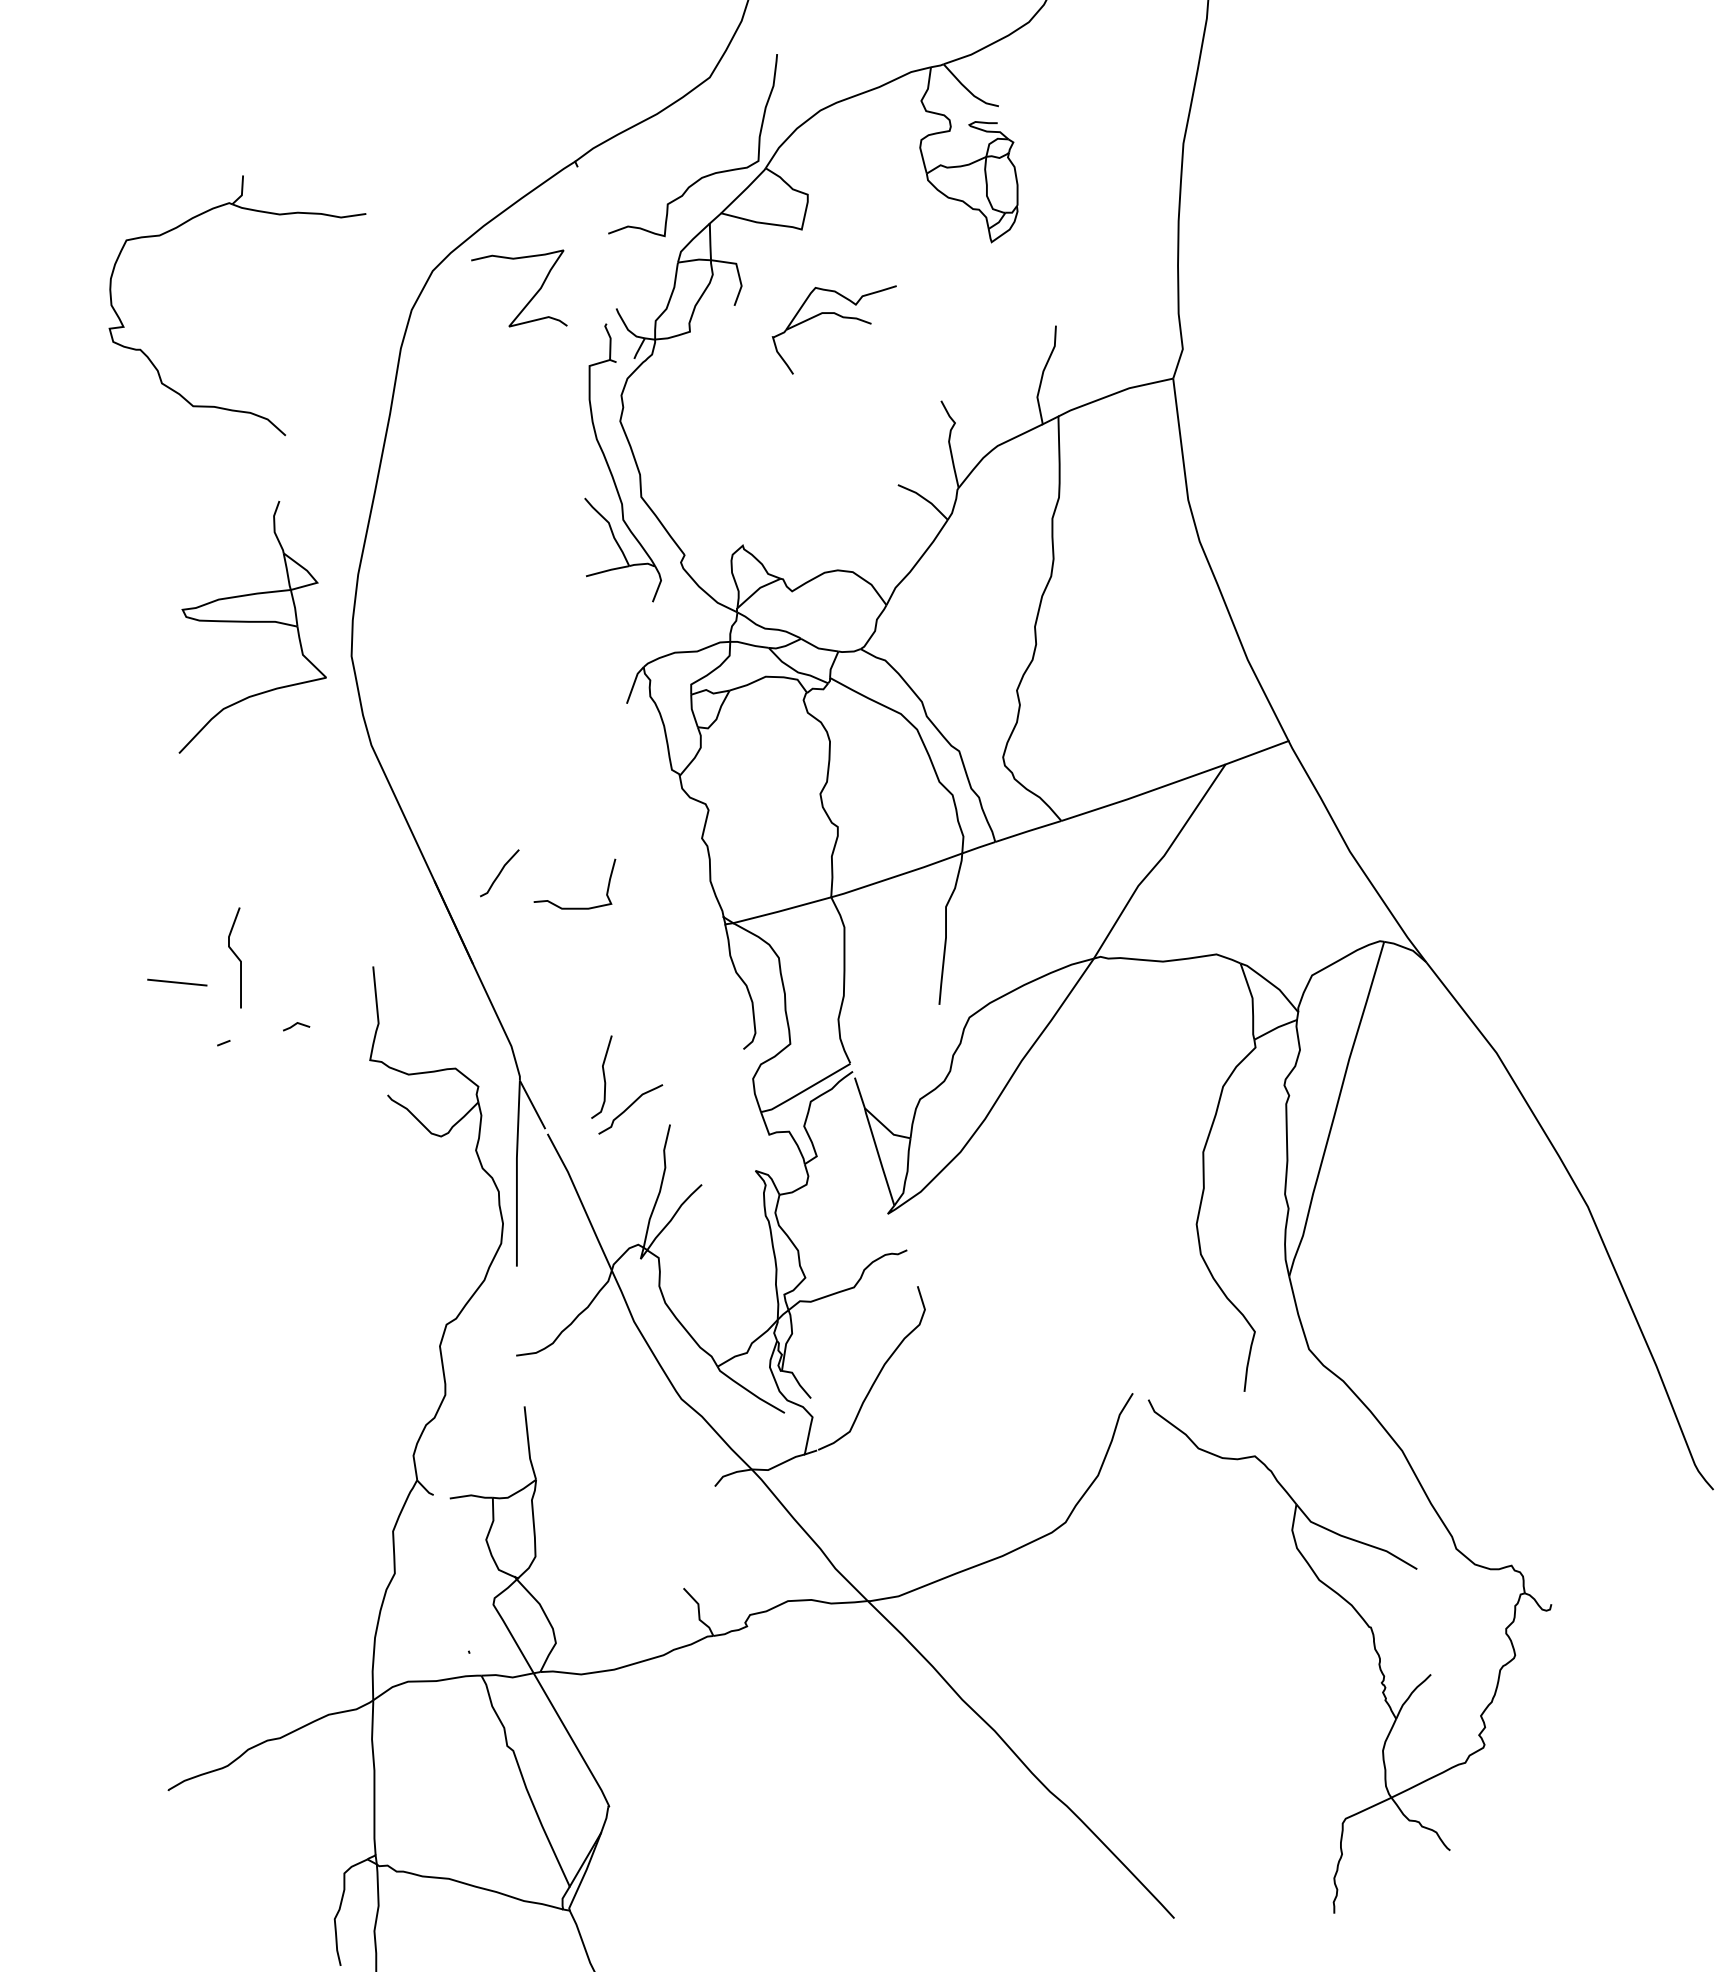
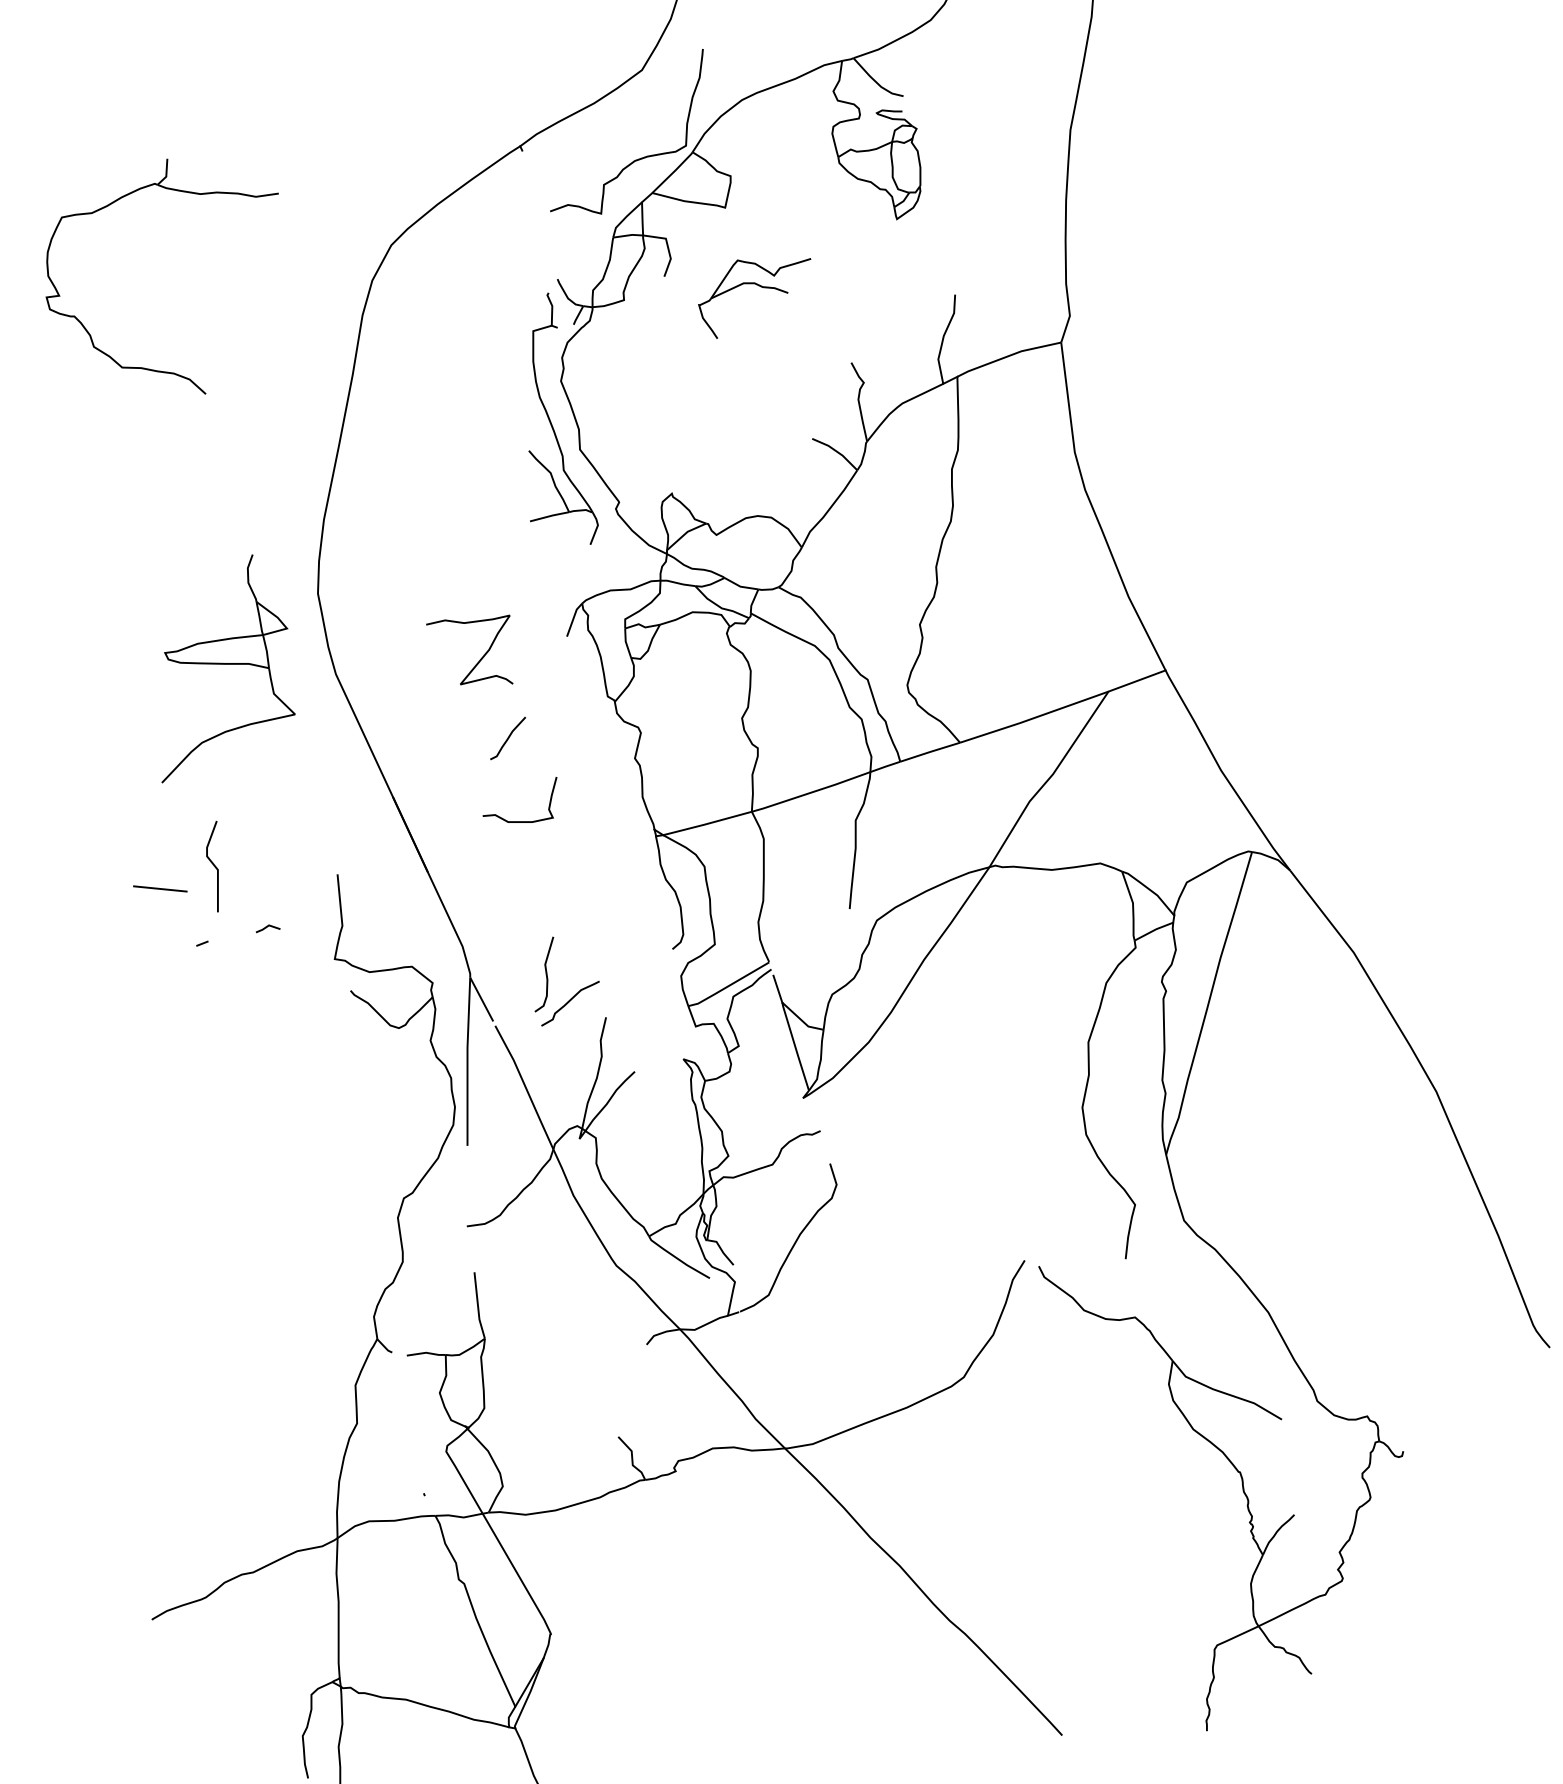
part: (254, 211) -> (177, 191), moved
curve: (532, 296) -> (481, 657), moved
part: (252, 627) -> (228, 669), moved
curve: (499, 873) -> (507, 738), moved

